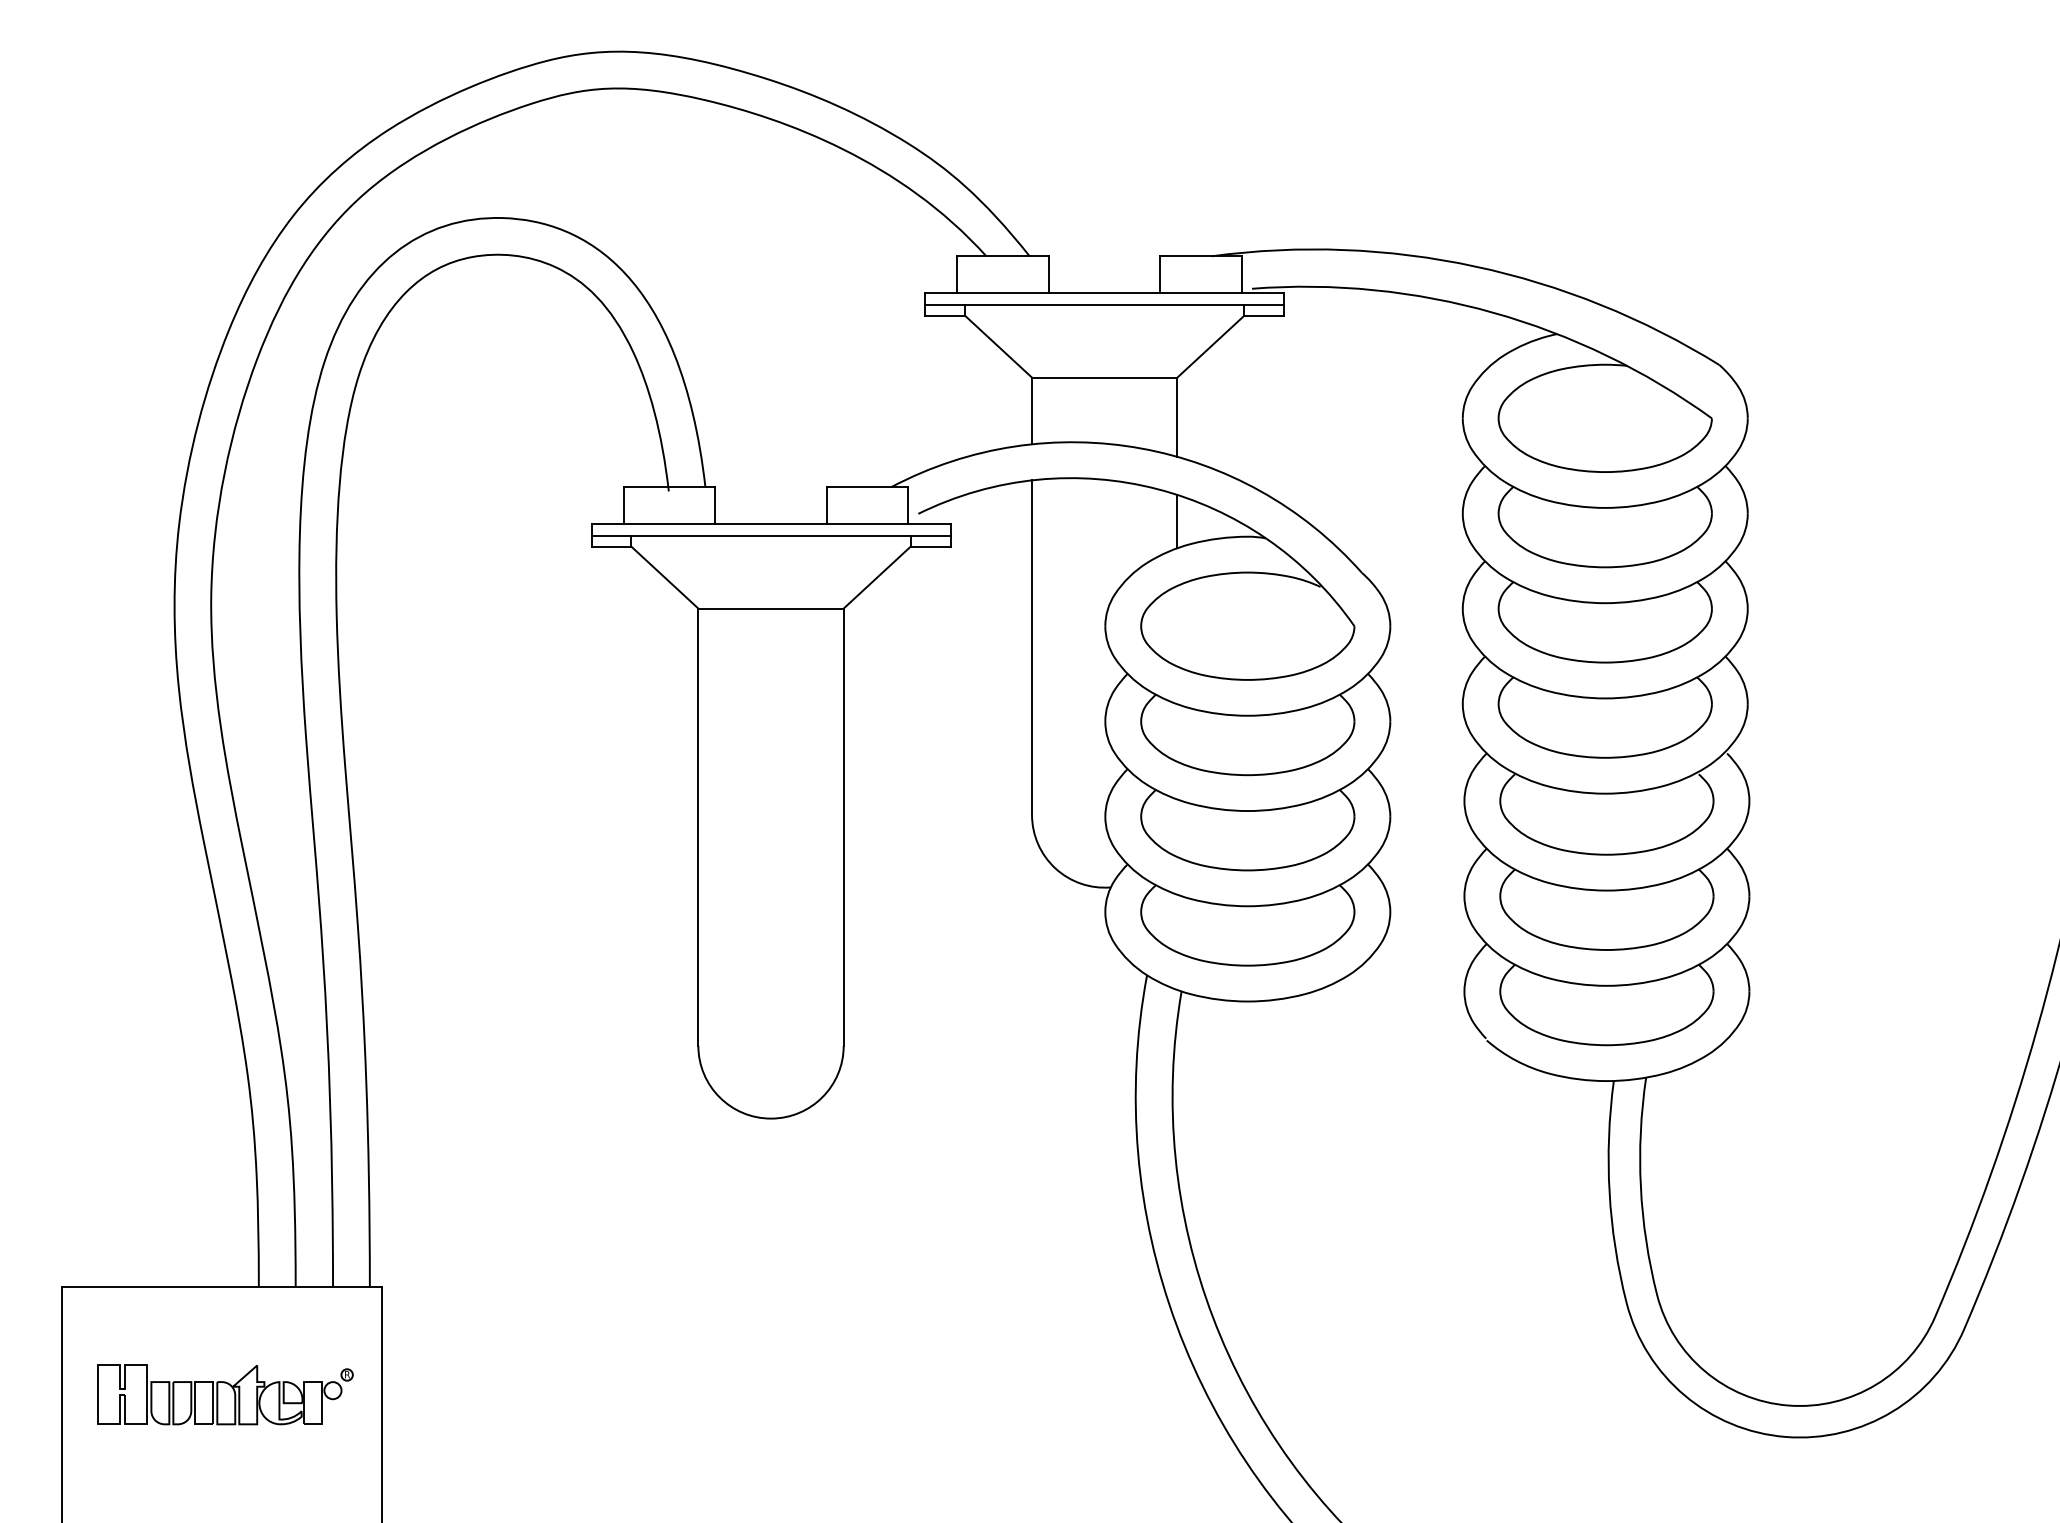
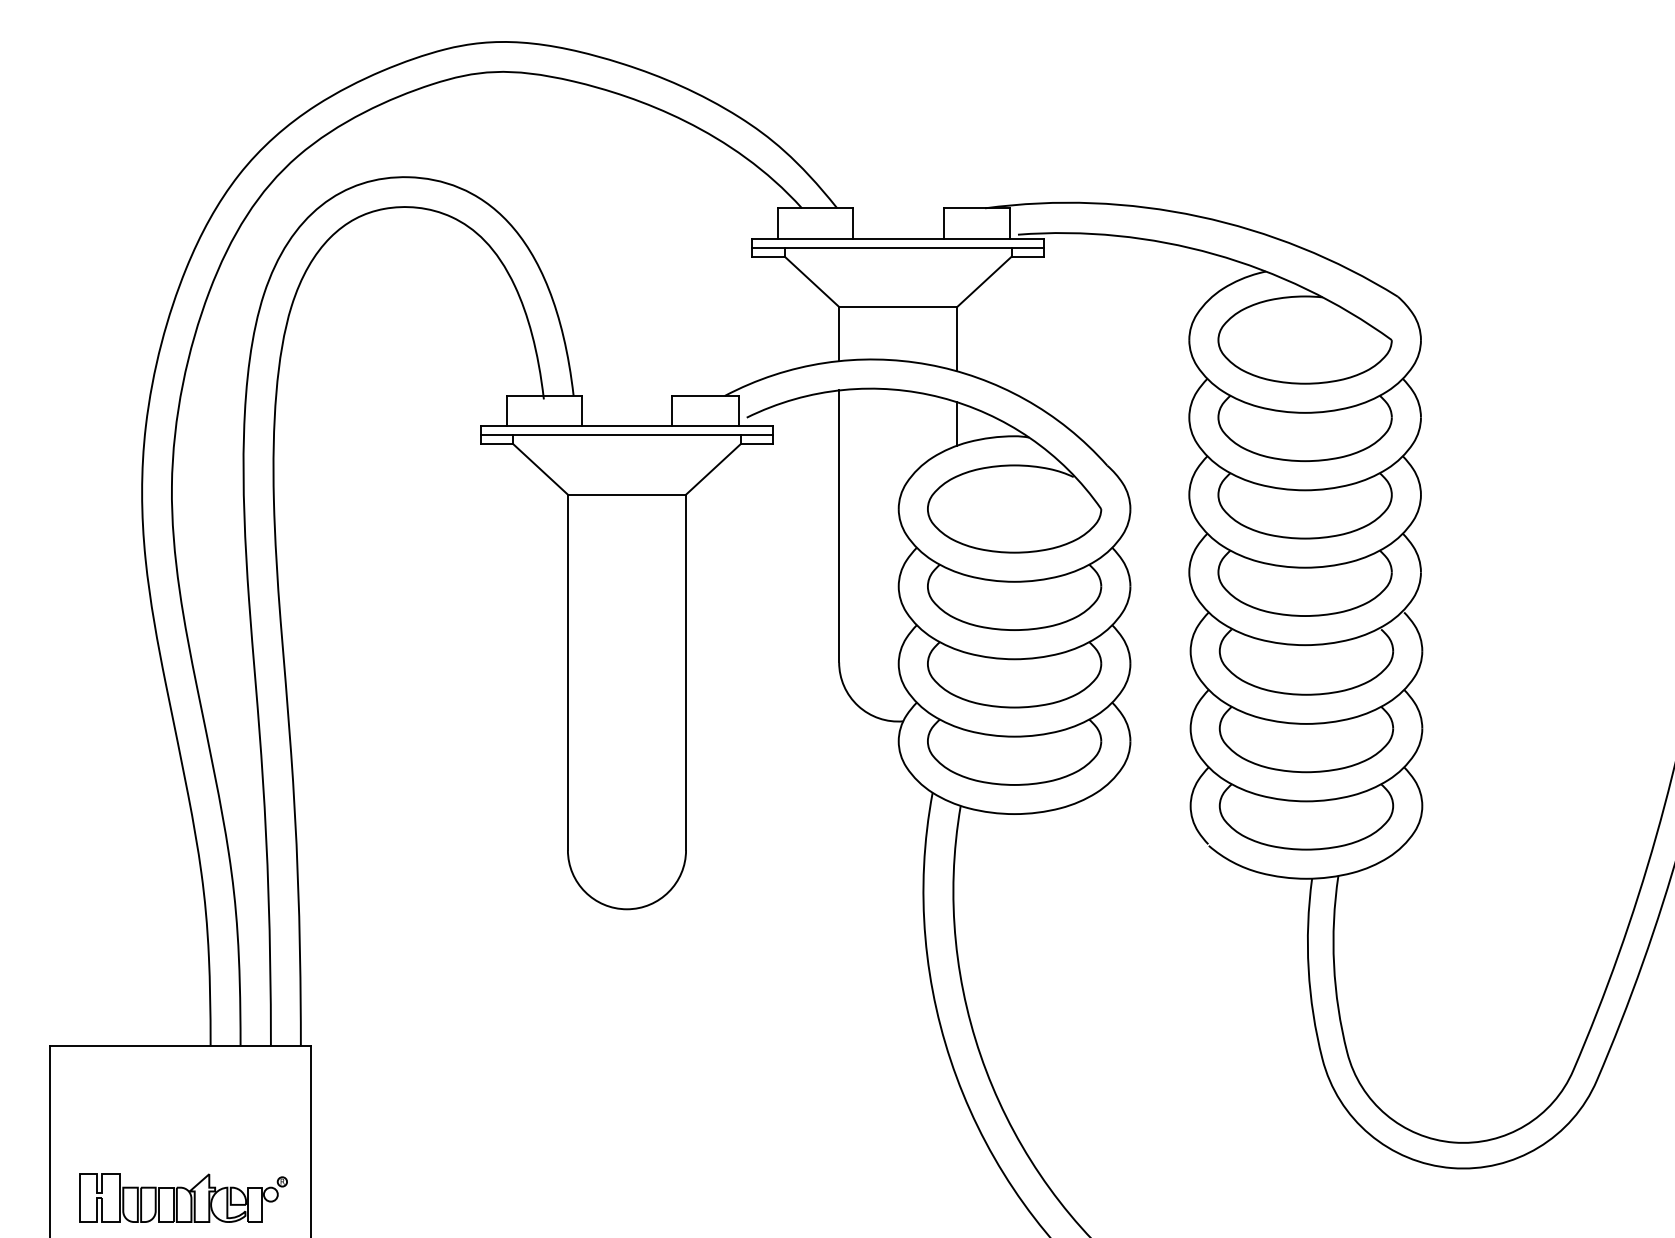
part: (225, 1394) -> (183, 1197), moved

